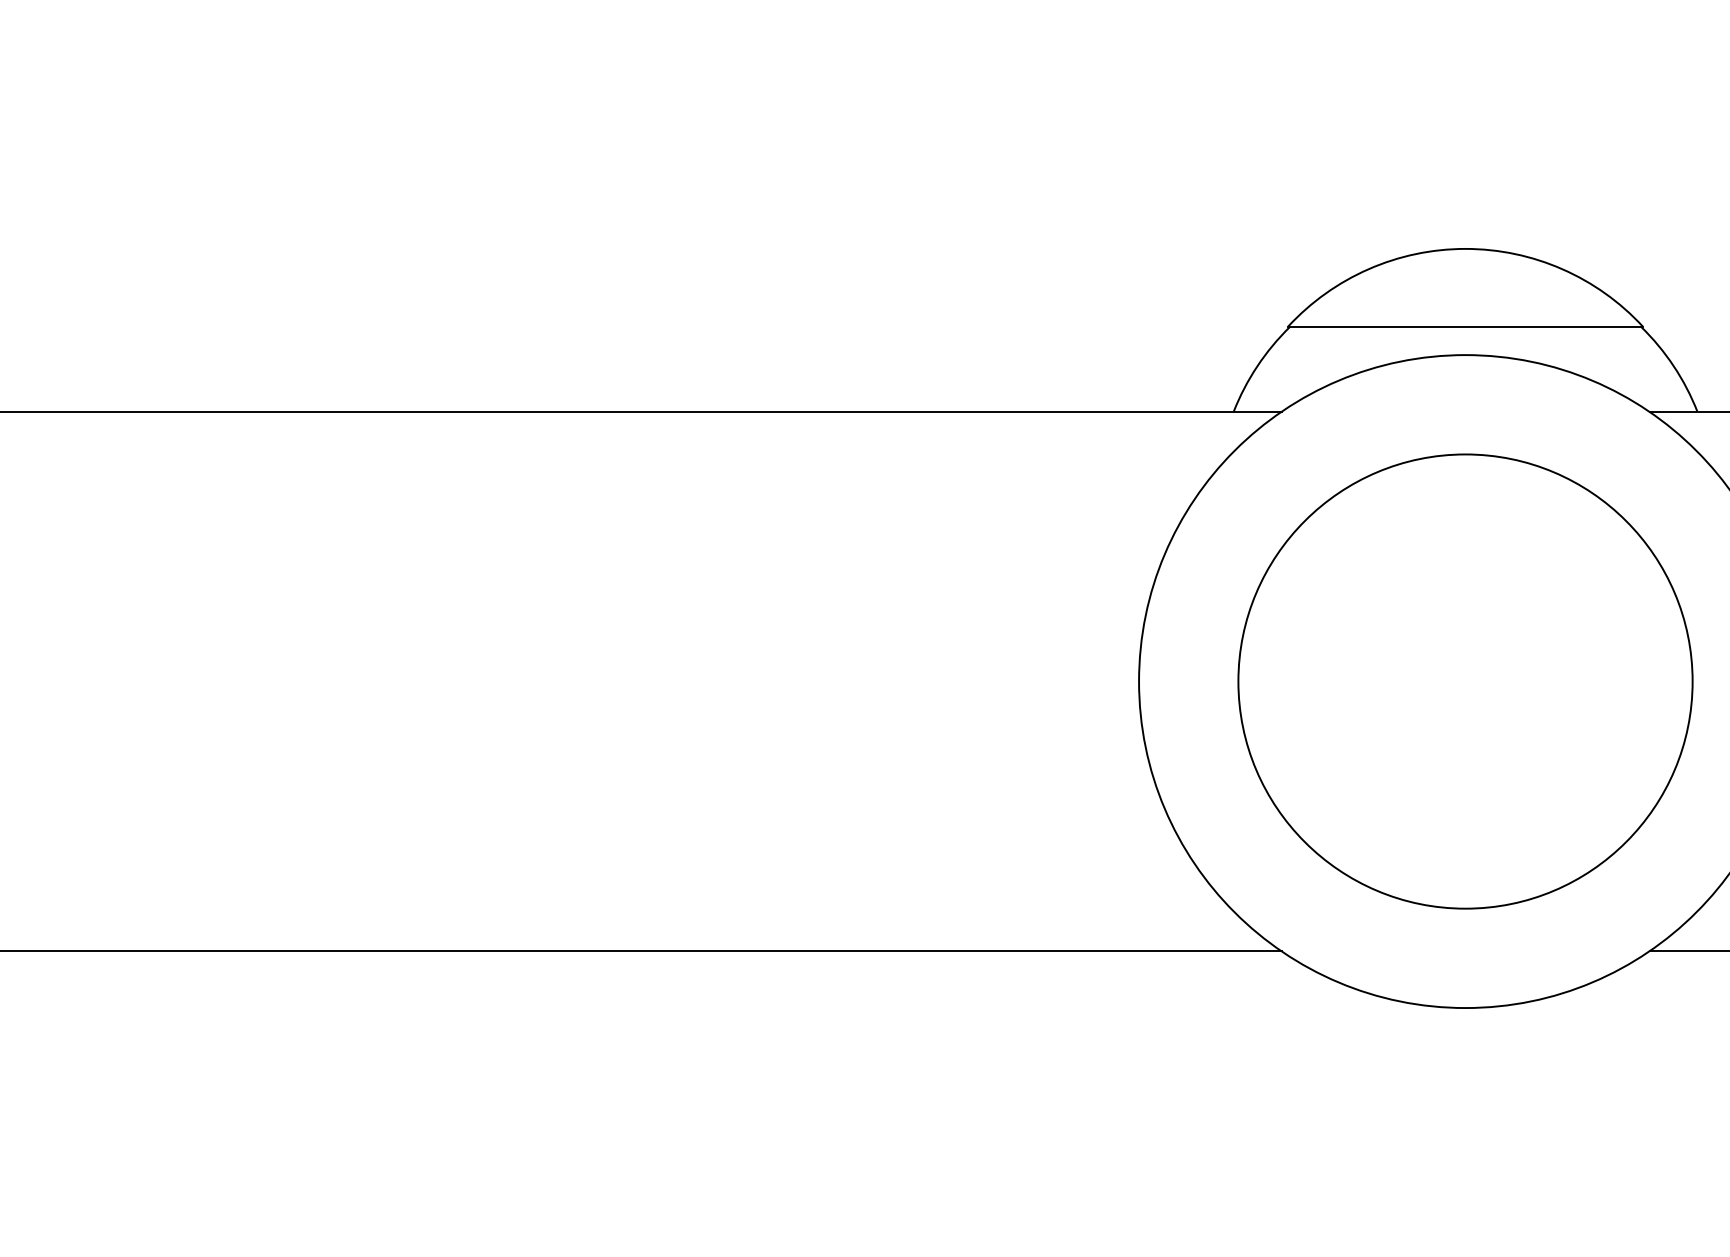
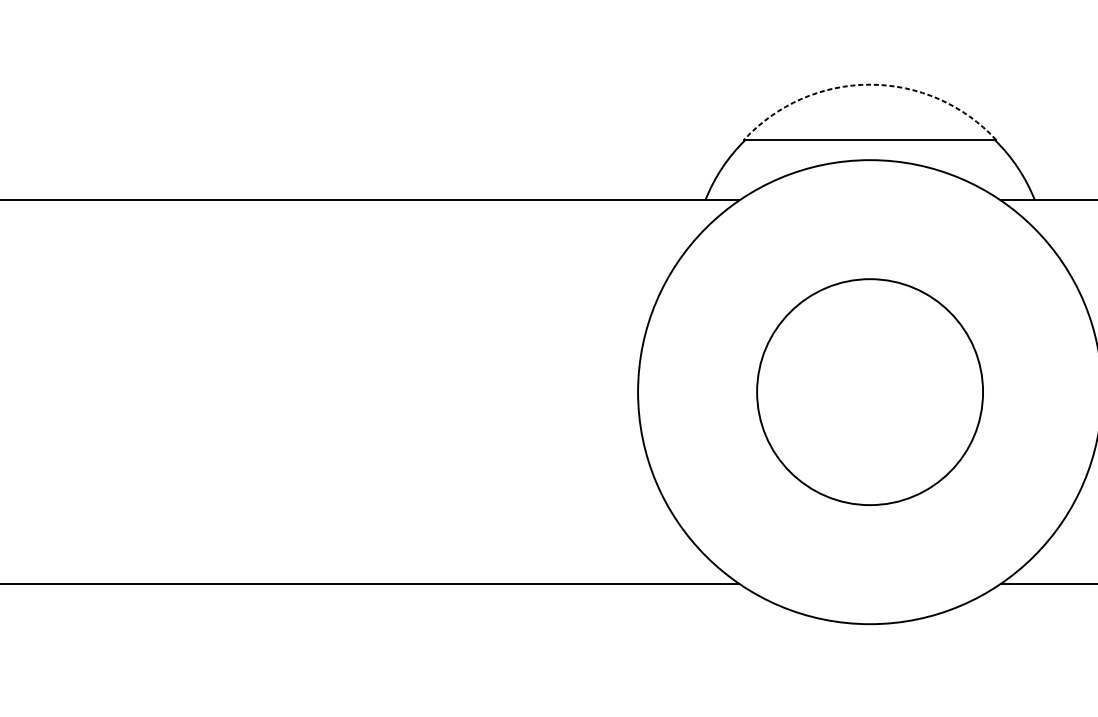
arc: (1465, 248) -> (870, 84), solid -> dashed
circle: (1465, 681) -> (870, 392), size x0.7

